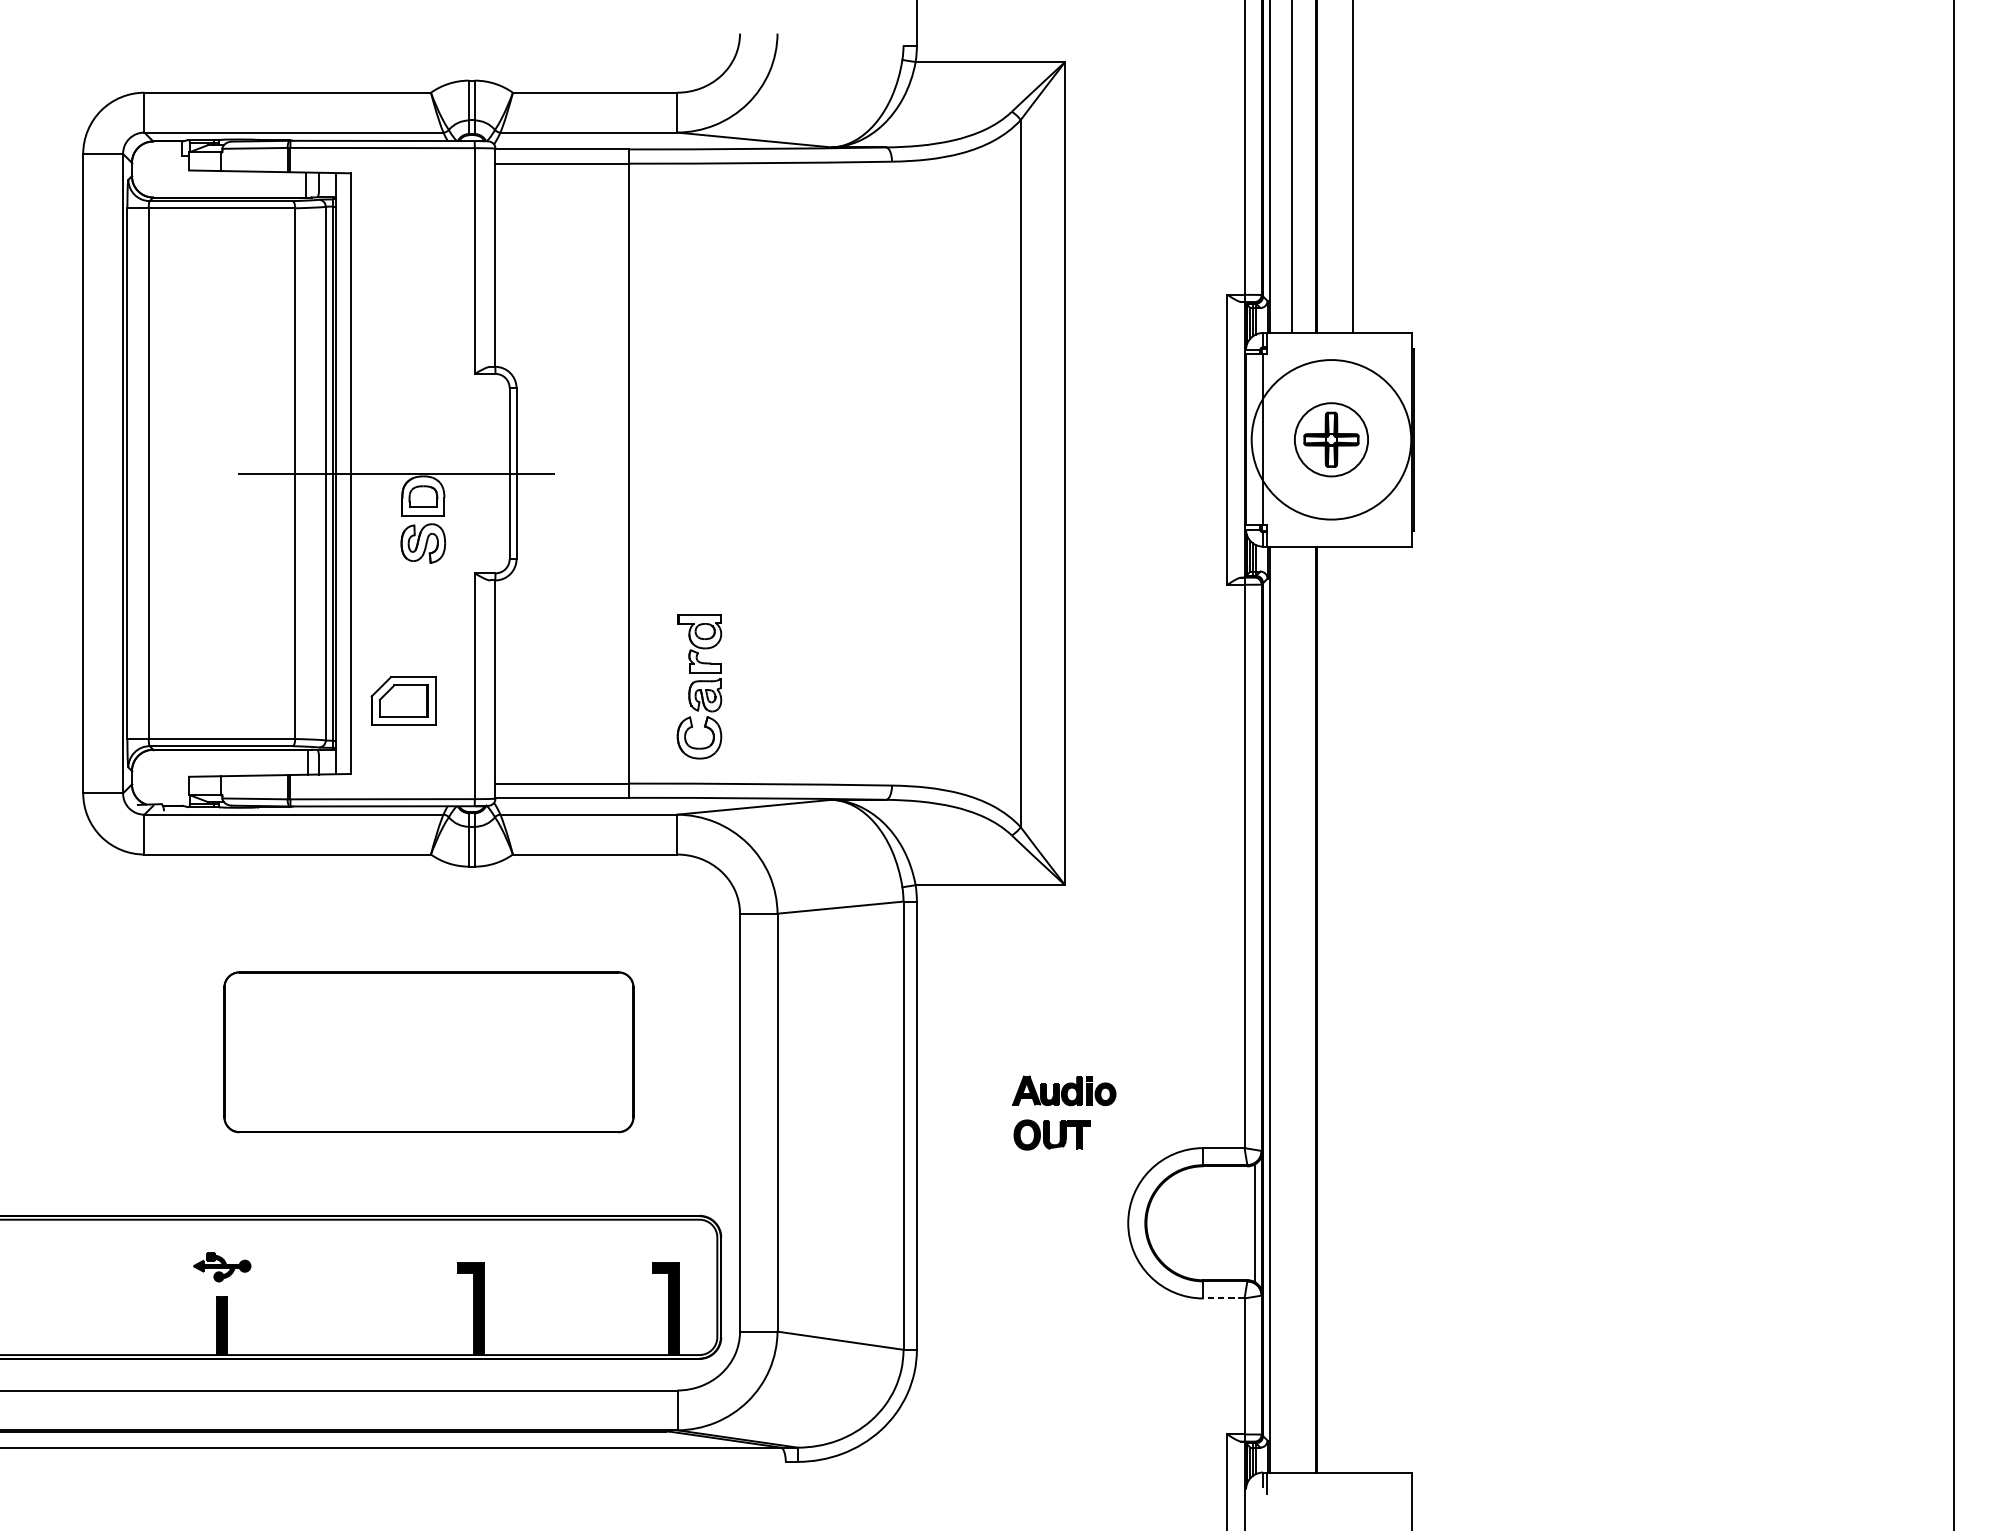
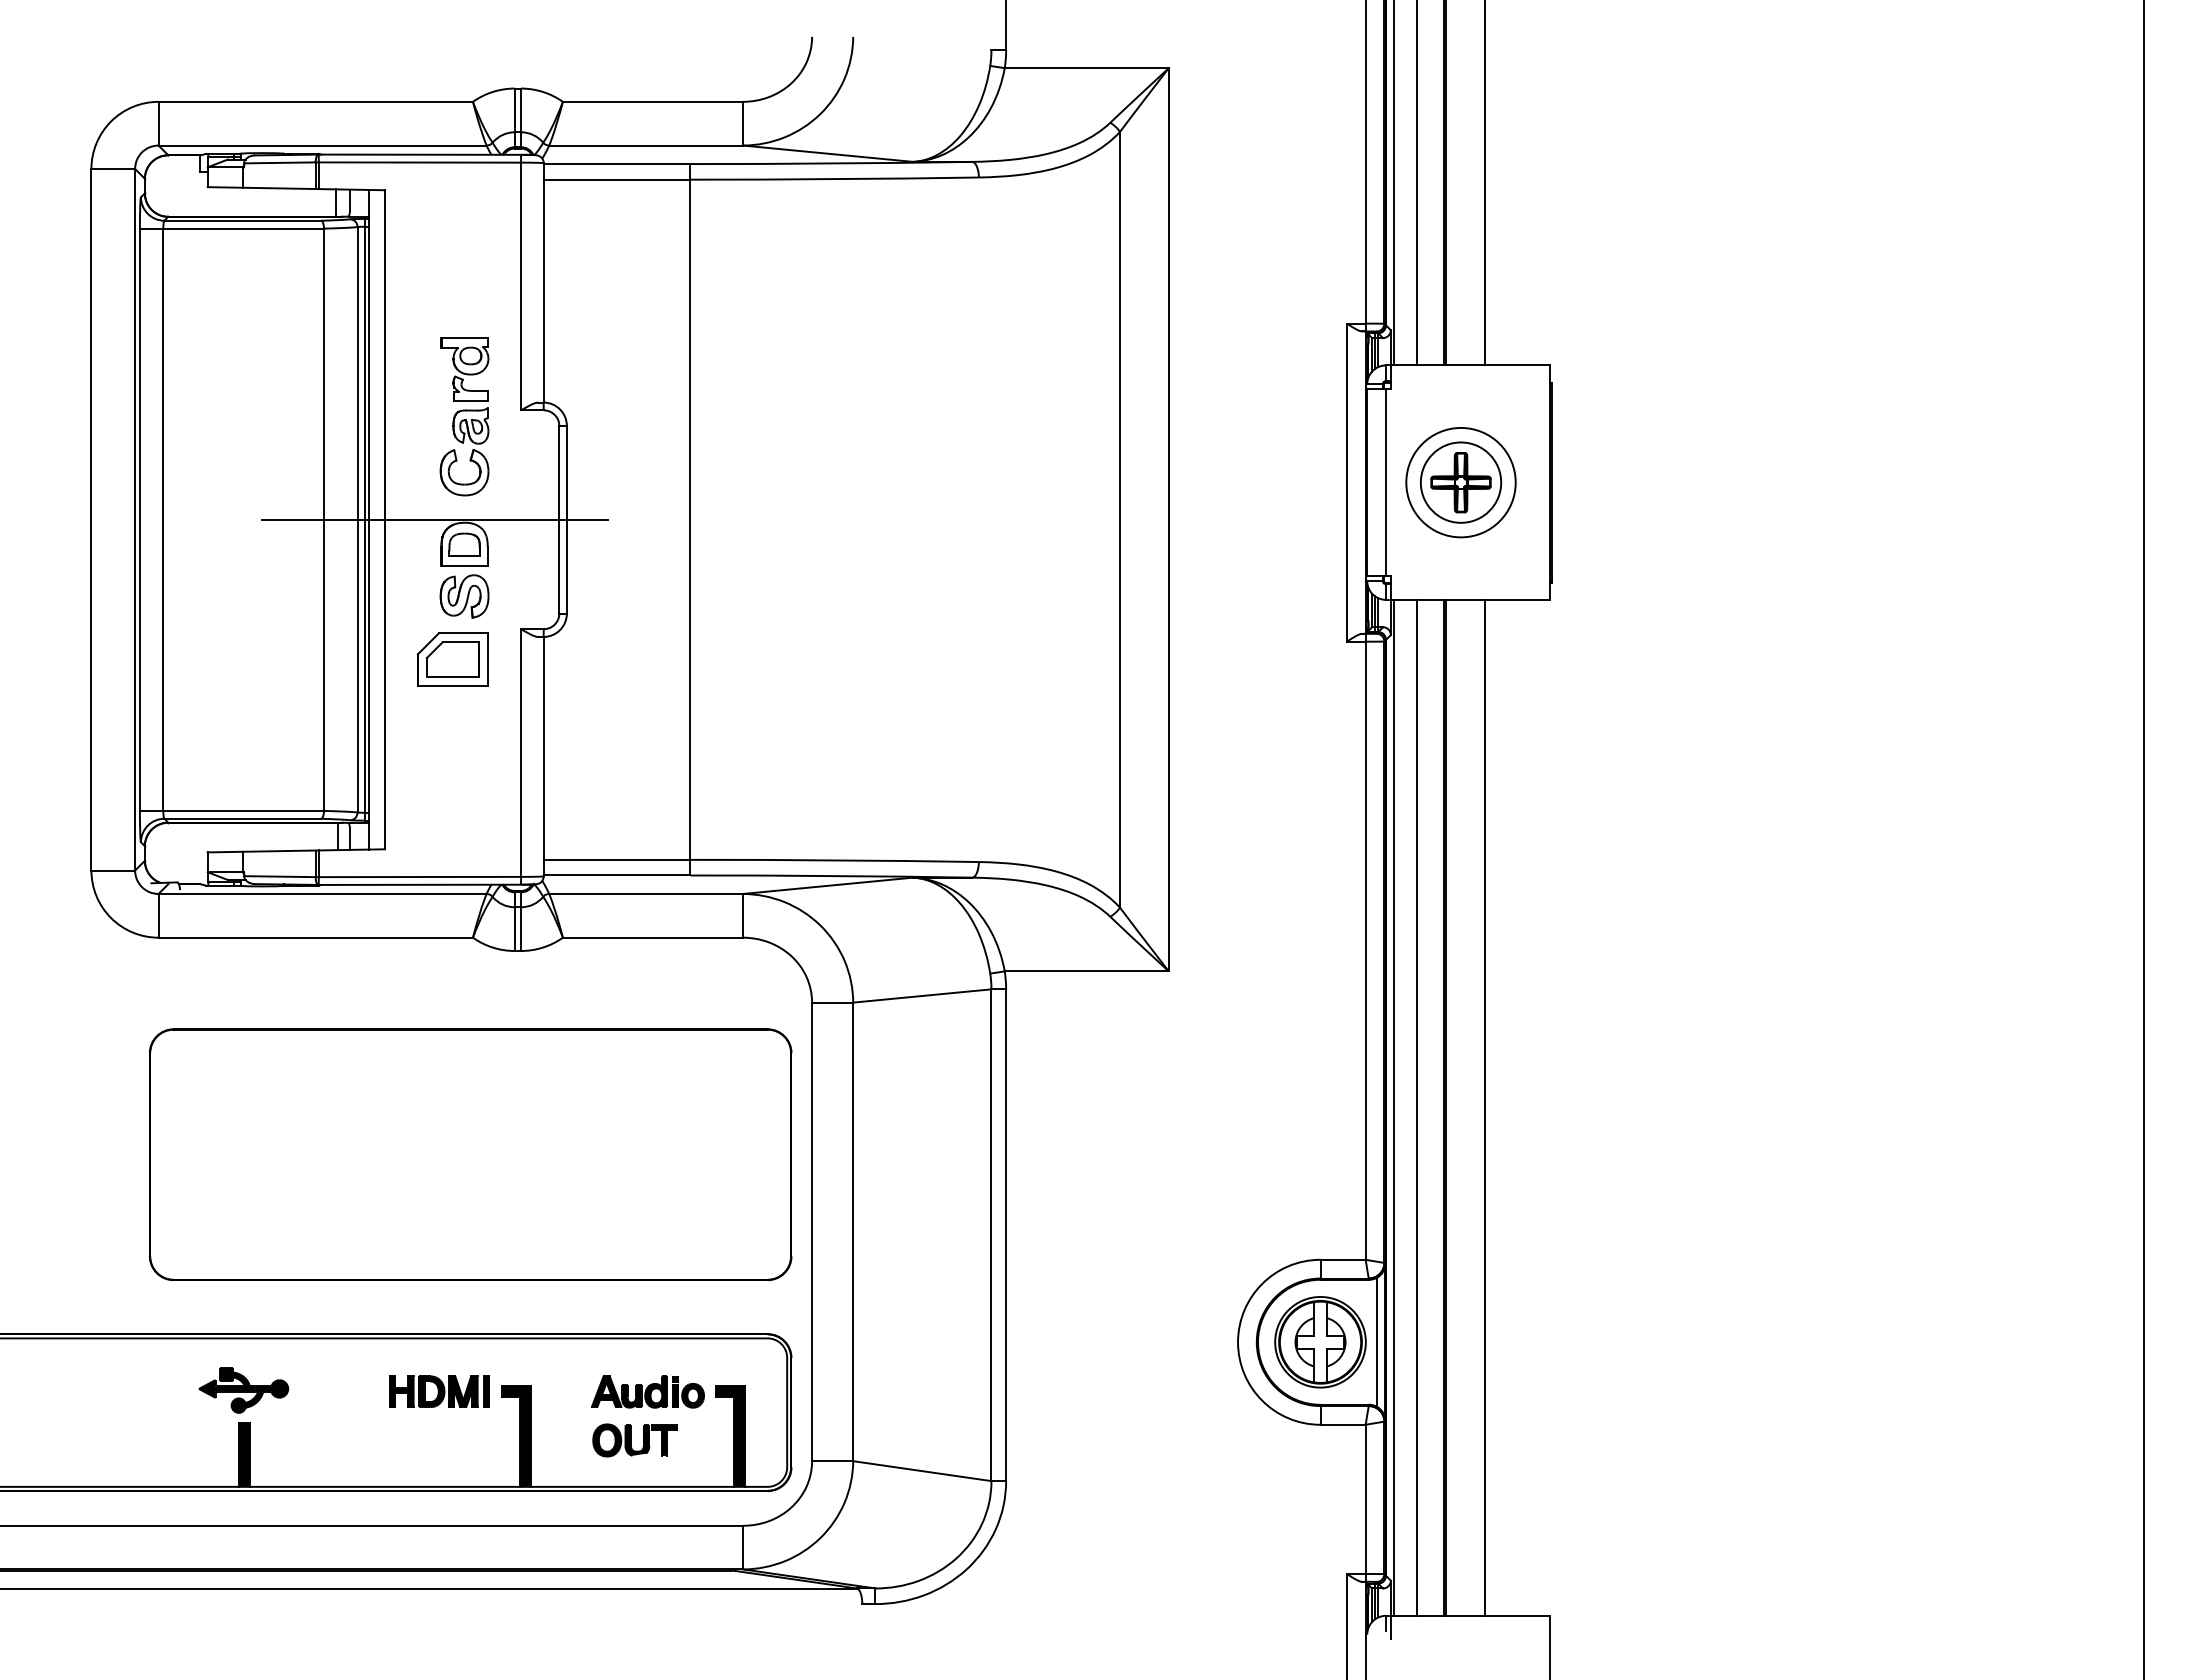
circle: (1331, 439) -> (1460, 482), size x0.62
part: (699, 686) -> (464, 416), moved
part: (403, 701) -> (452, 659), moved
line: (1291, 1009) -> (1417, 1107), added
line: (1352, 1009) -> (1484, 1107), added
part: (428, 1052) -> (470, 1154), size x1.43
part: (1063, 1120) -> (647, 1424), moved
part: (1203, 1223) -> (1320, 1342), added
part: (221, 1267) -> (243, 1390), size x1.43
part: (400, 1268) -> (439, 1391), added
line: (1224, 1298) -> (1343, 1424), dashed -> solid

